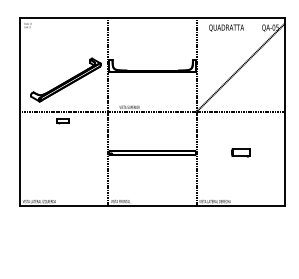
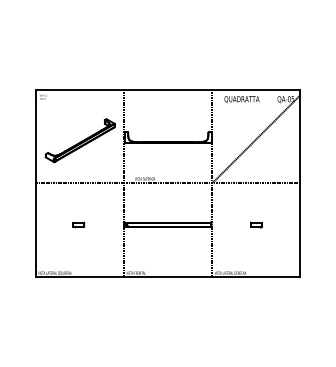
part: (65, 79) -> (79, 140), moved
part: (63, 120) -> (78, 224), moved
part: (241, 152) -> (256, 224), size x0.62

